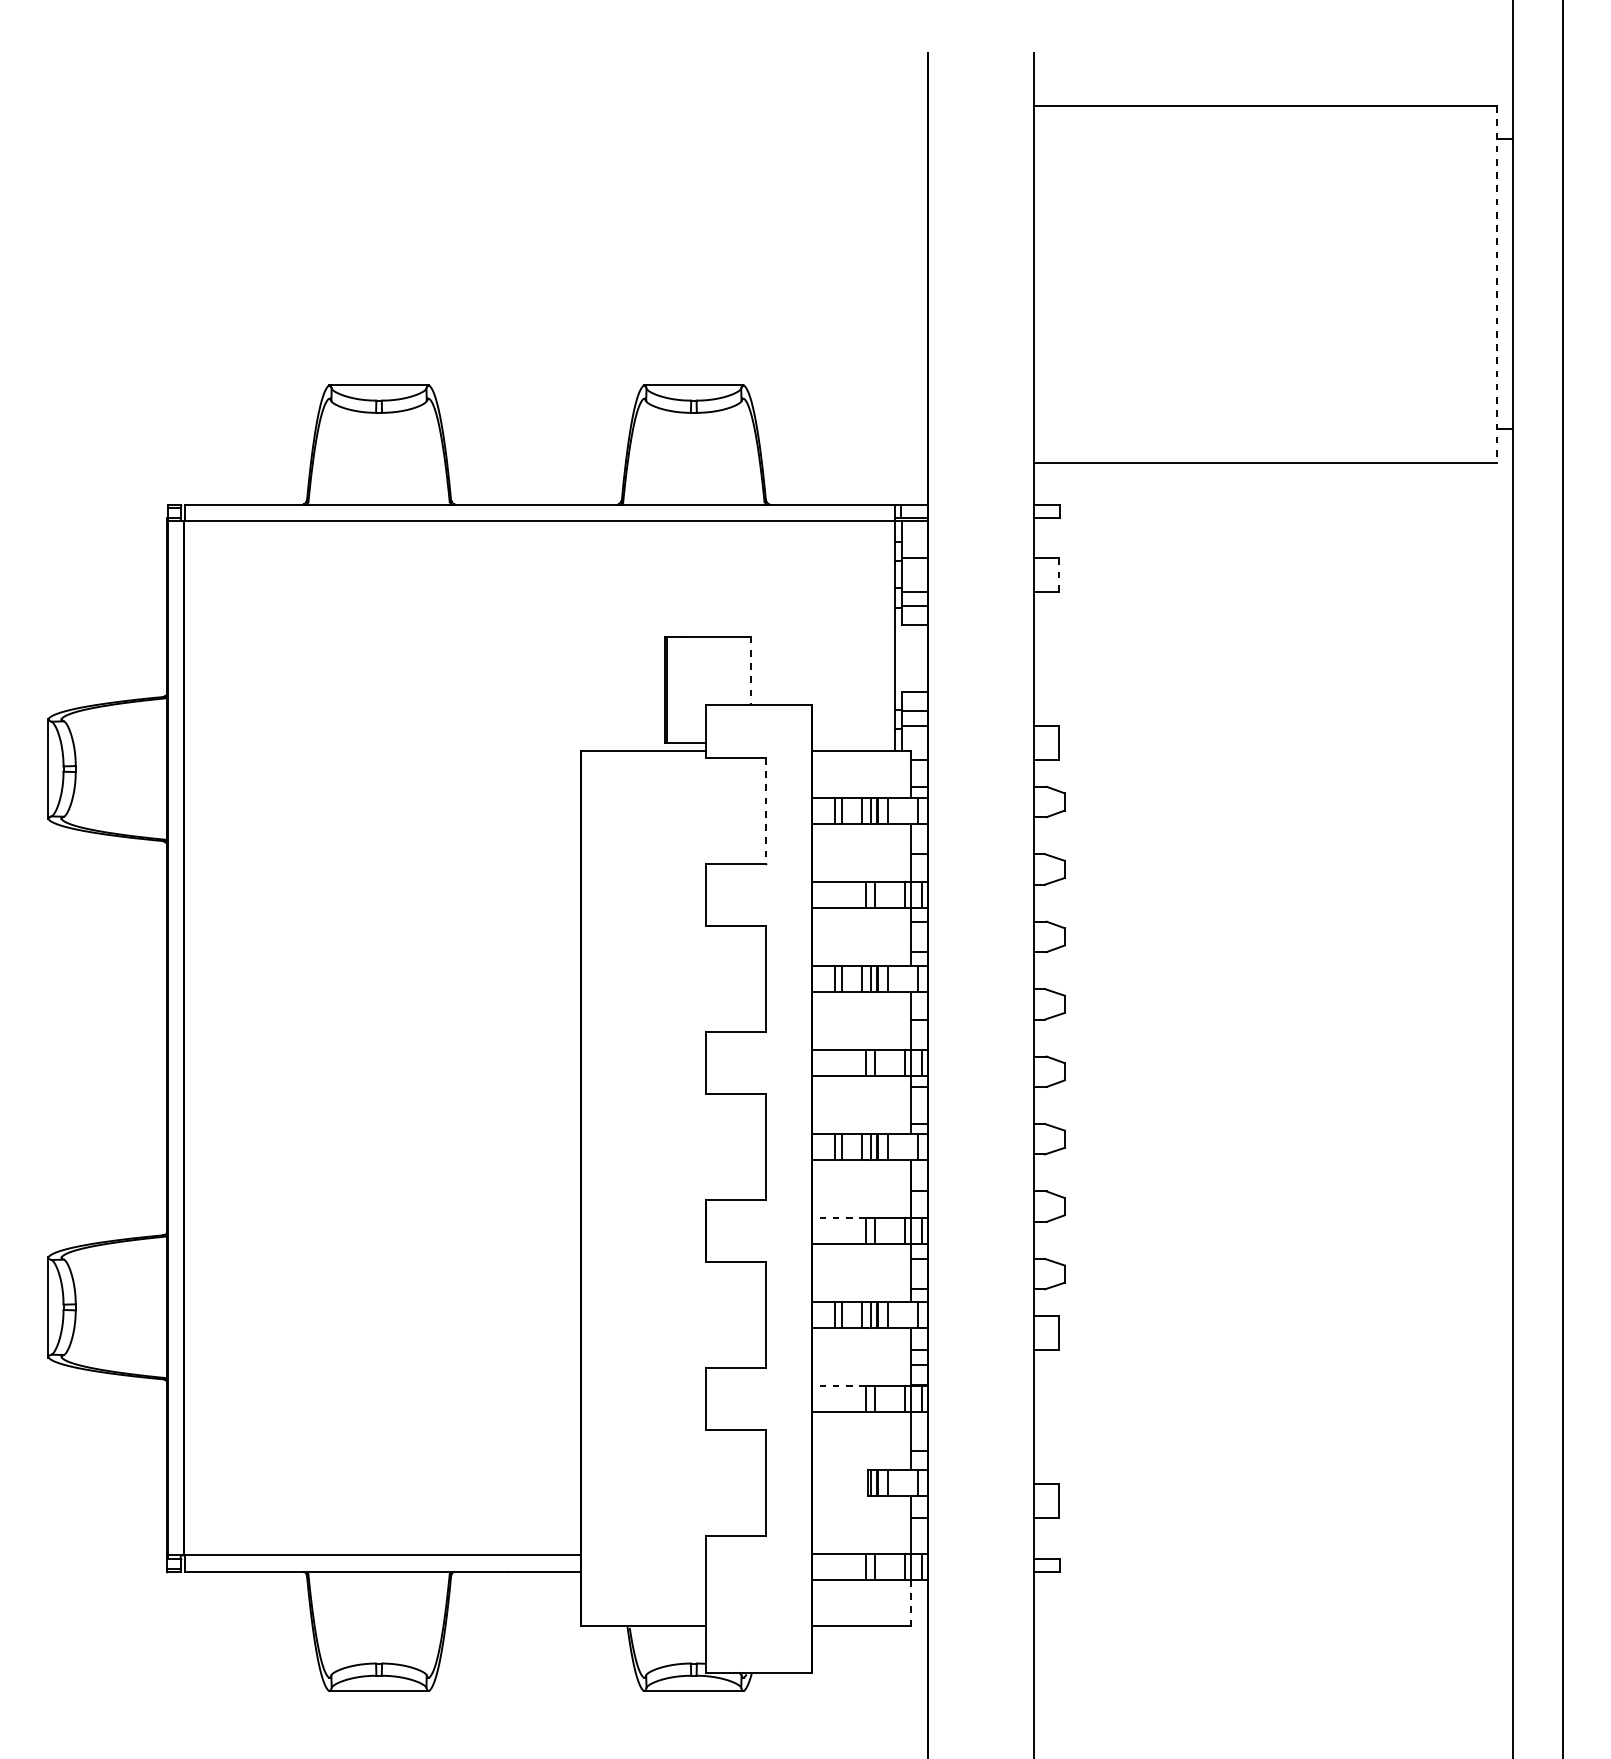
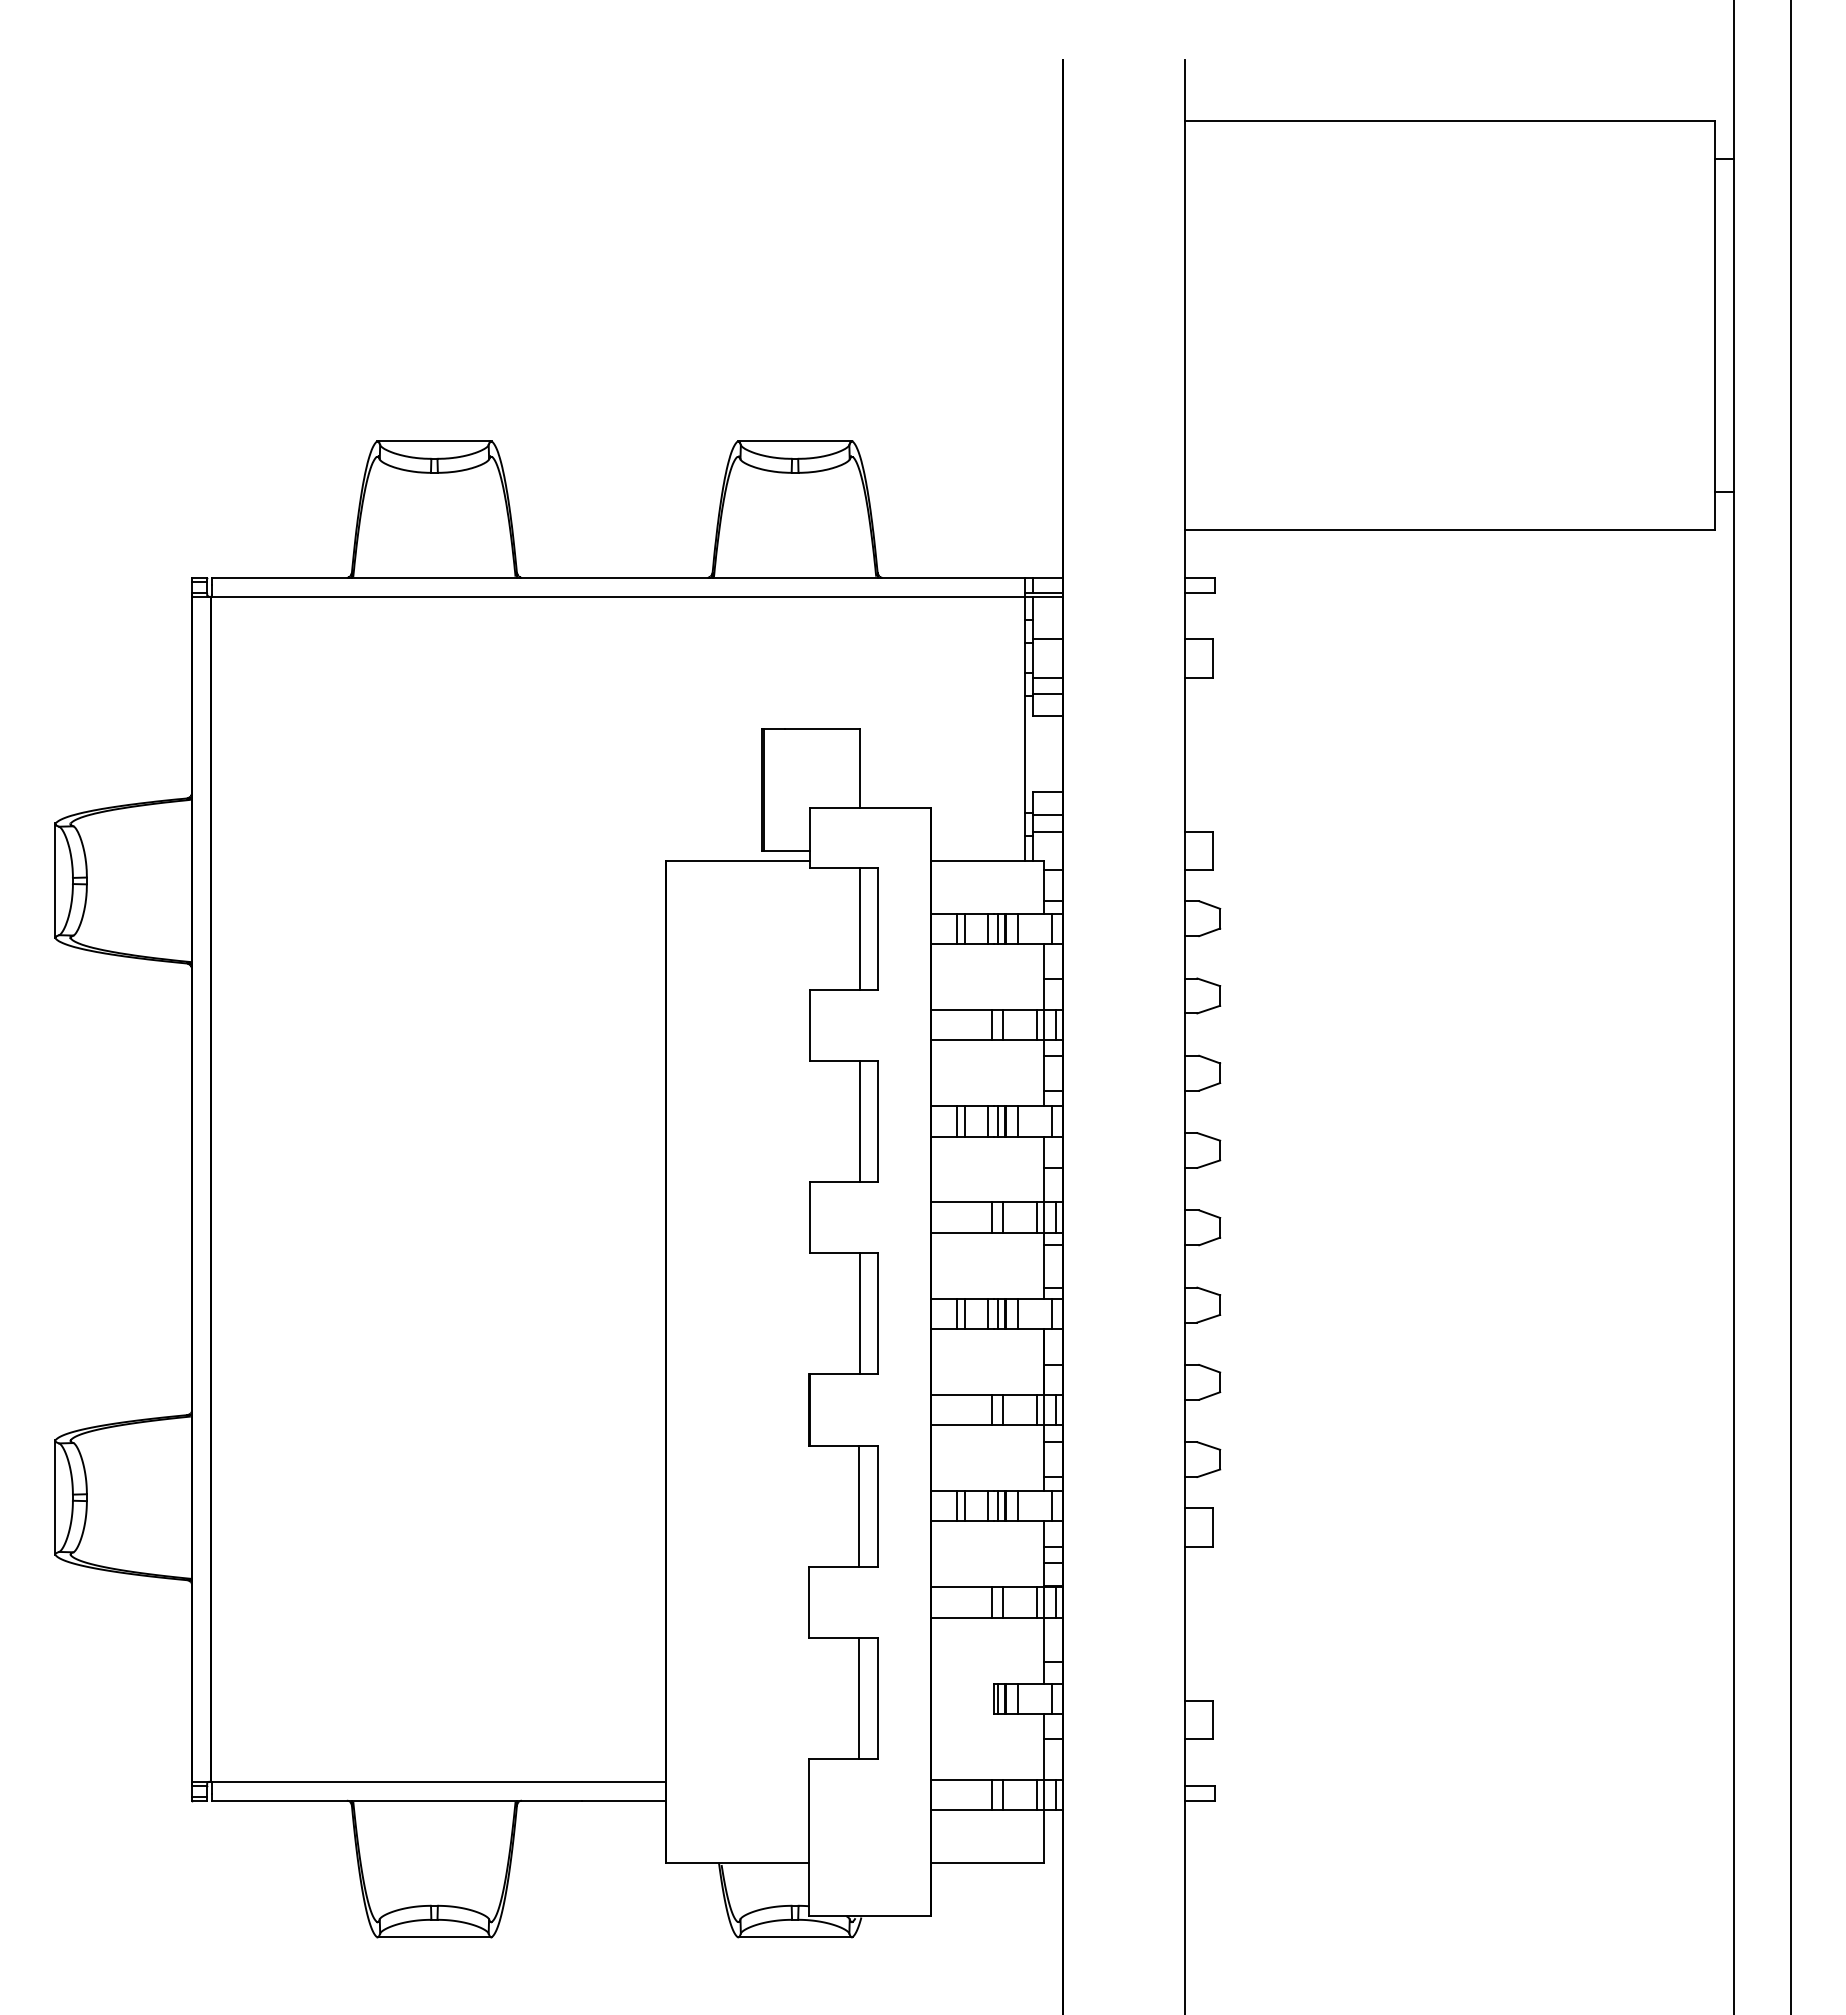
line: (1496, 285) -> (1714, 326), dashed -> solid
line: (1059, 574) -> (1213, 658), dashed -> solid
line: (750, 671) -> (860, 769), dashed -> solid
line: (750, 810) -> (859, 928), added
line: (765, 810) -> (877, 928), dashed -> solid
line: (750, 978) -> (859, 1120), added
line: (750, 1146) -> (859, 1313), added
line: (839, 1217) -> (961, 1394), dashed -> solid
line: (750, 1314) -> (859, 1505), added
line: (839, 1385) -> (961, 1587), dashed -> solid
line: (750, 1482) -> (859, 1698), added
line: (911, 1603) -> (1044, 1836), dashed -> solid

